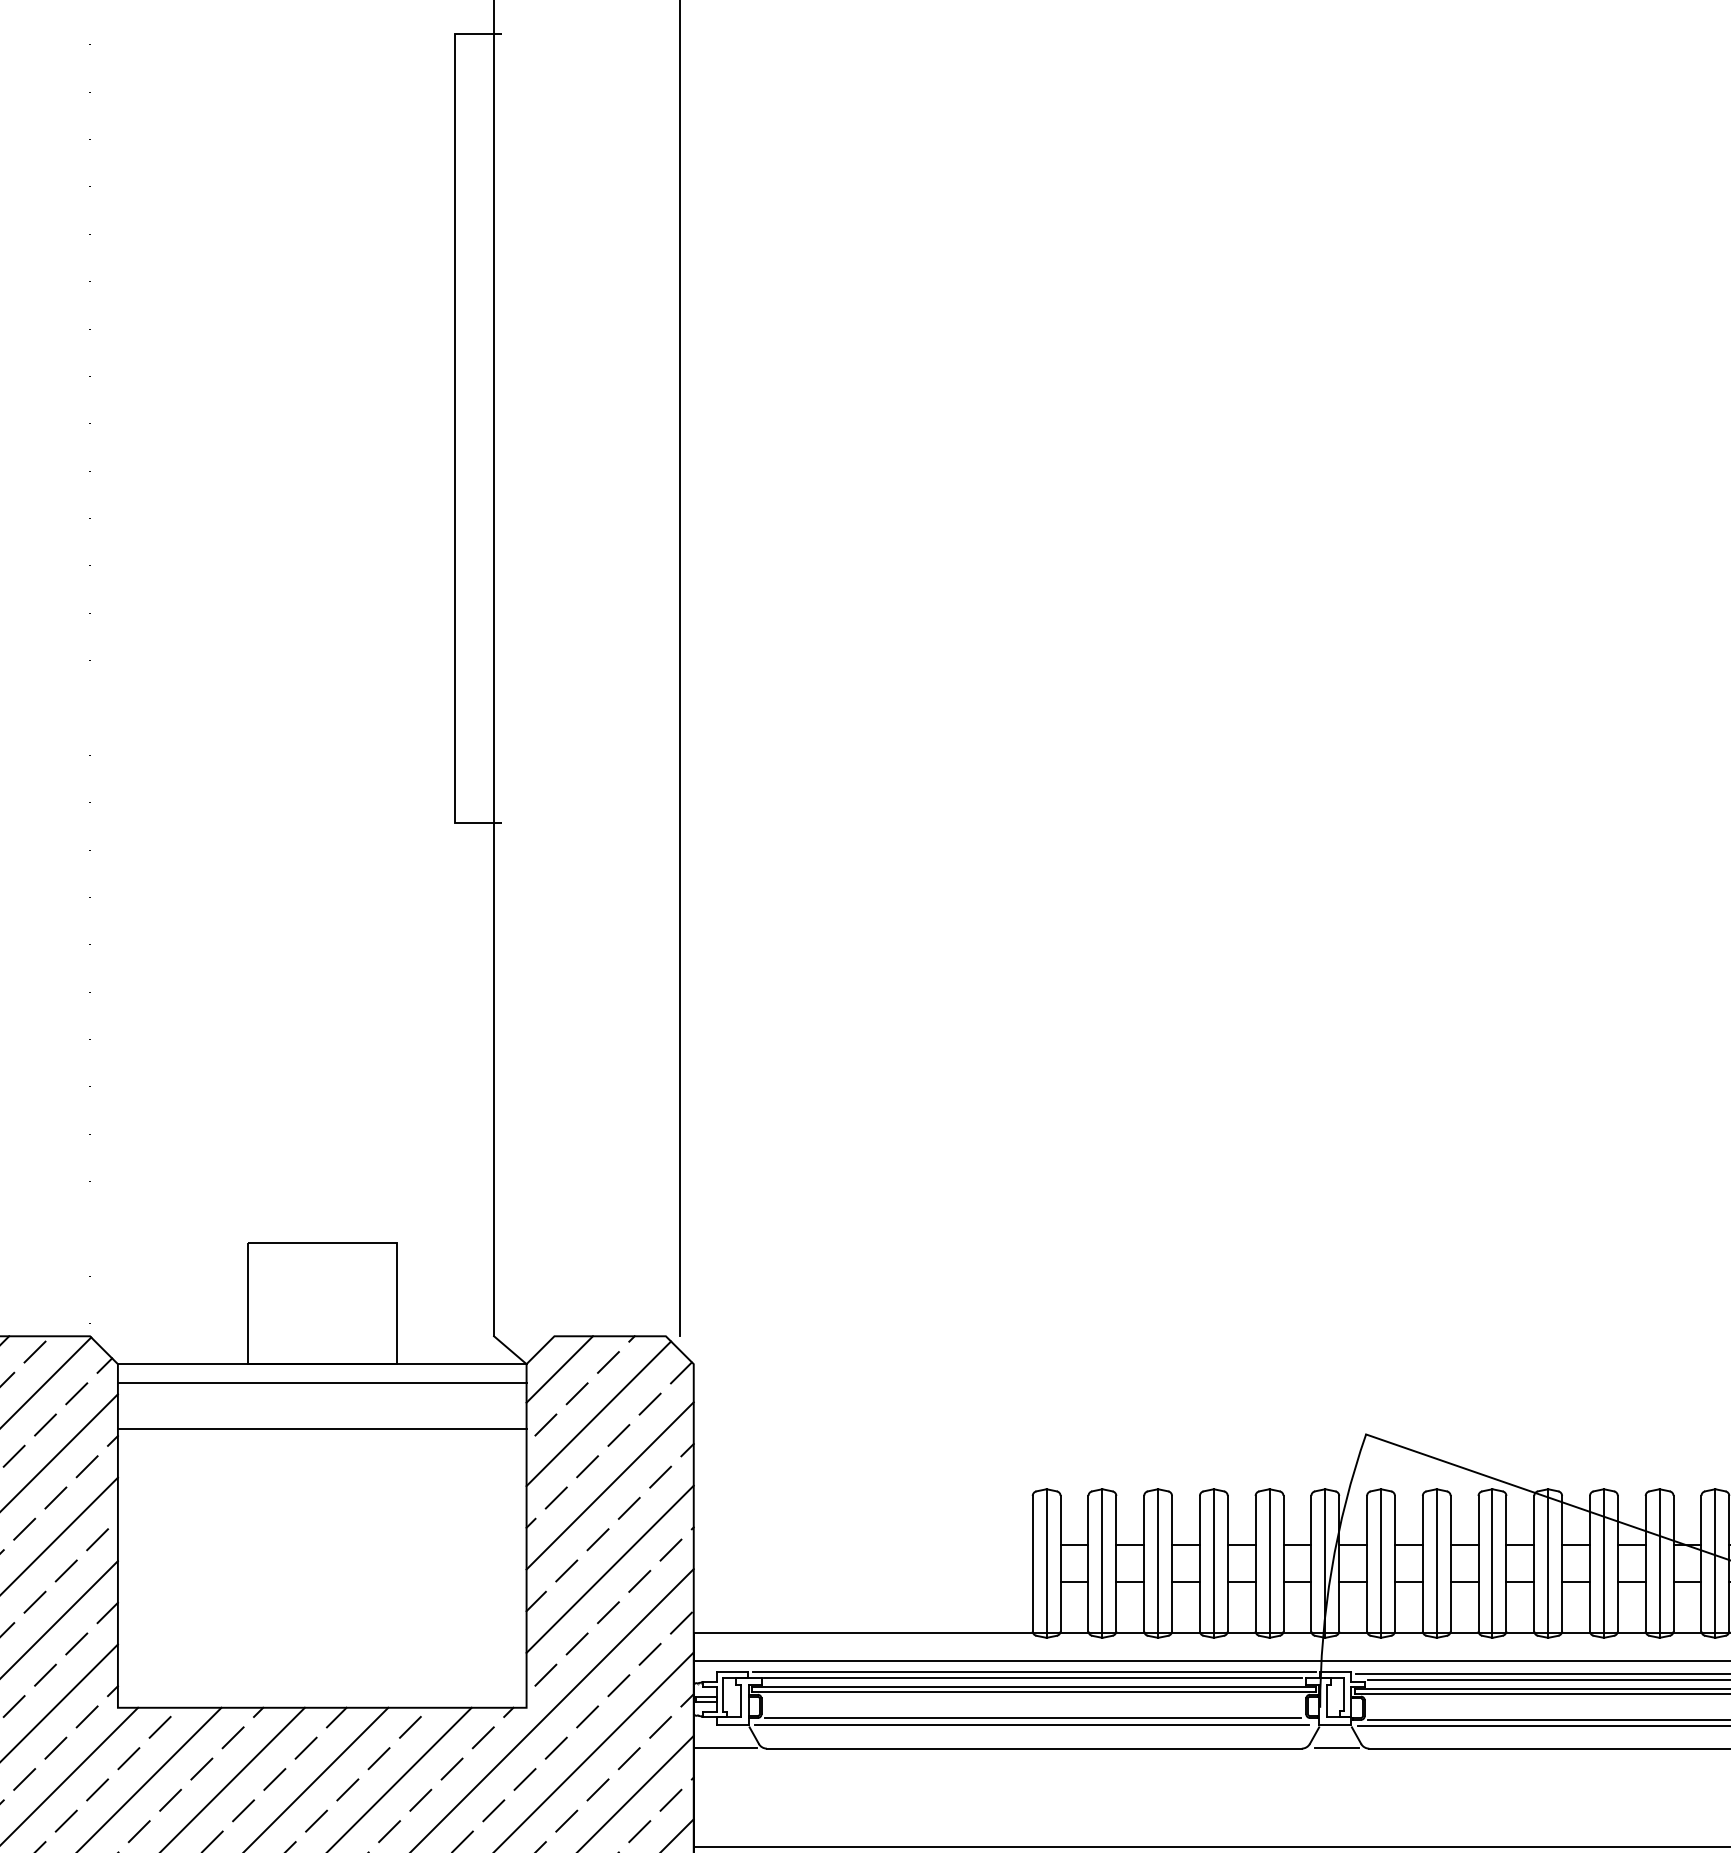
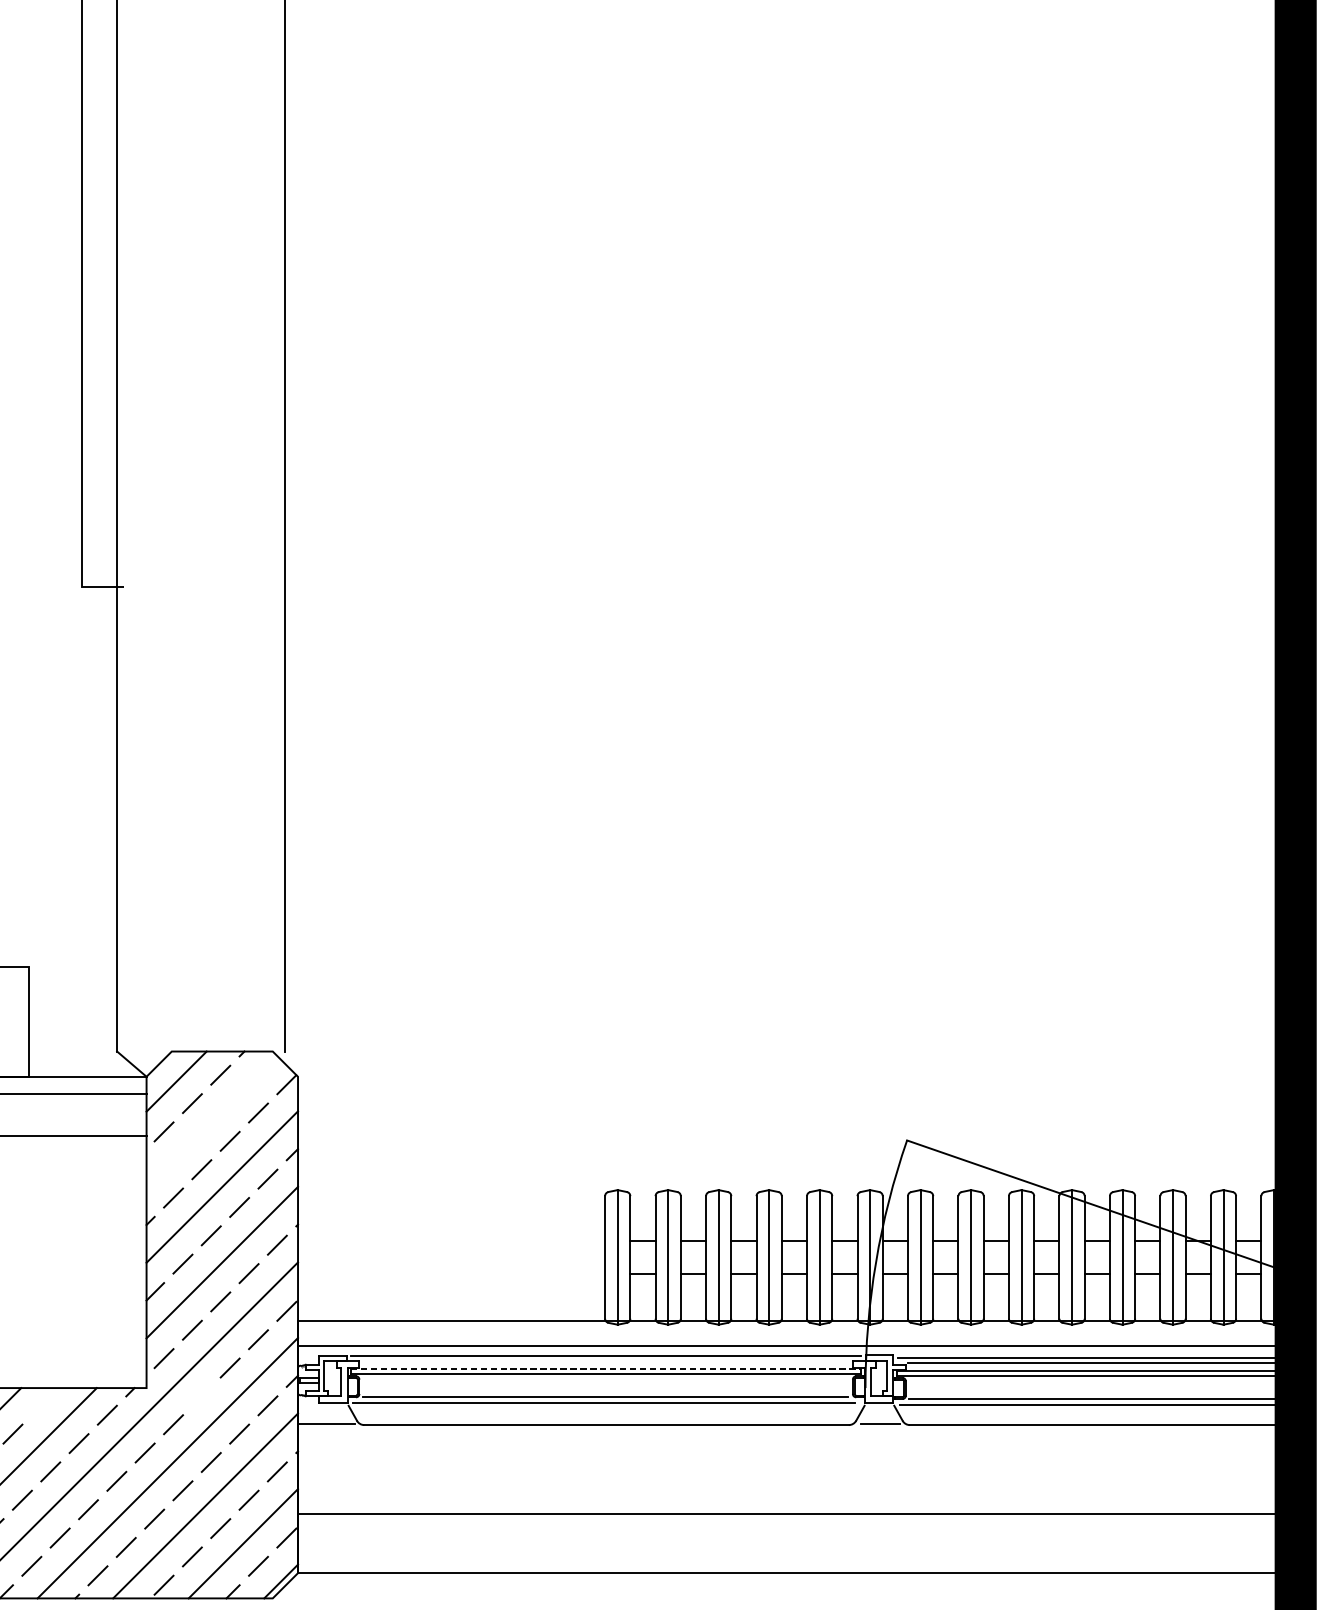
line: (598, 1413) -> (211, 1121), removed
line: (1033, 1678) -> (605, 1361), removed
line: (1033, 1686) -> (605, 1368), solid -> dashed
line: (587, 1716) -> (201, 1395), removed
line: (409, 1726) -> (40, 1405), removed

